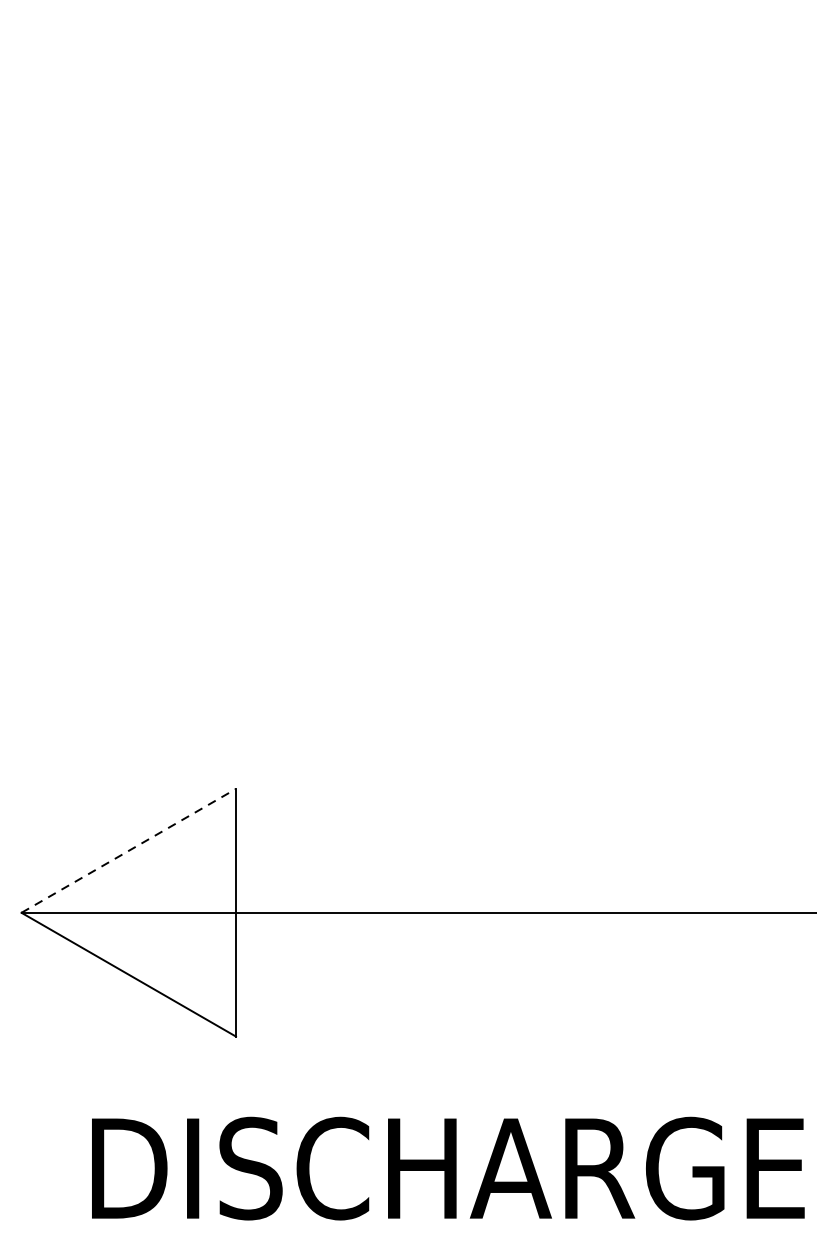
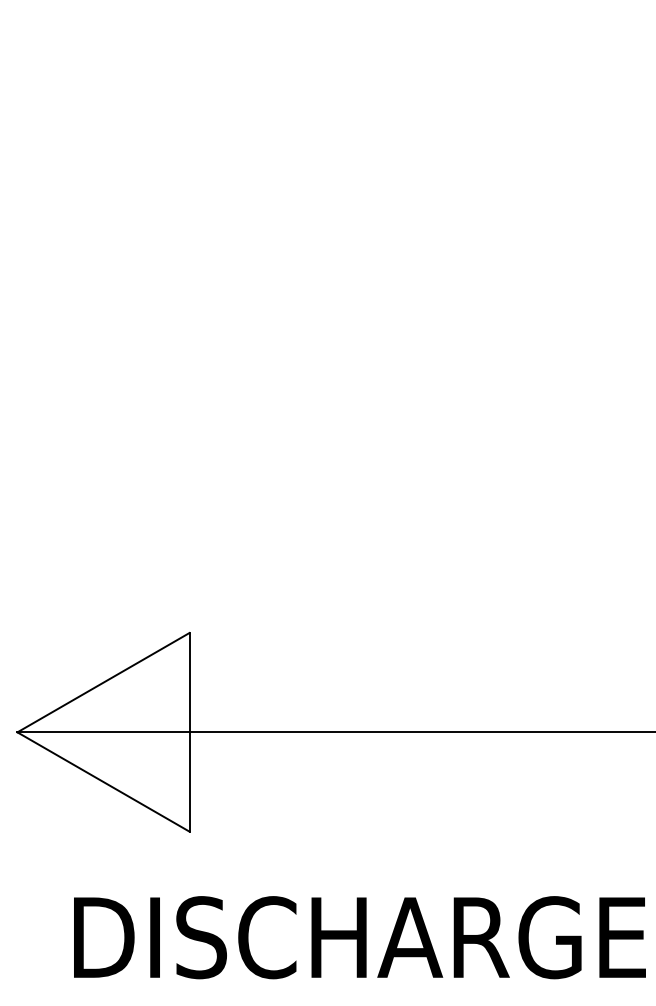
line: (128, 850) -> (103, 682), dashed -> solid

